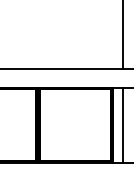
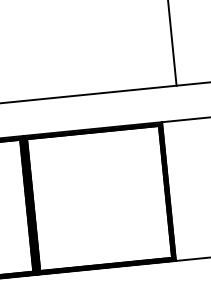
line: (122, 124) -> (186, 188), removed

